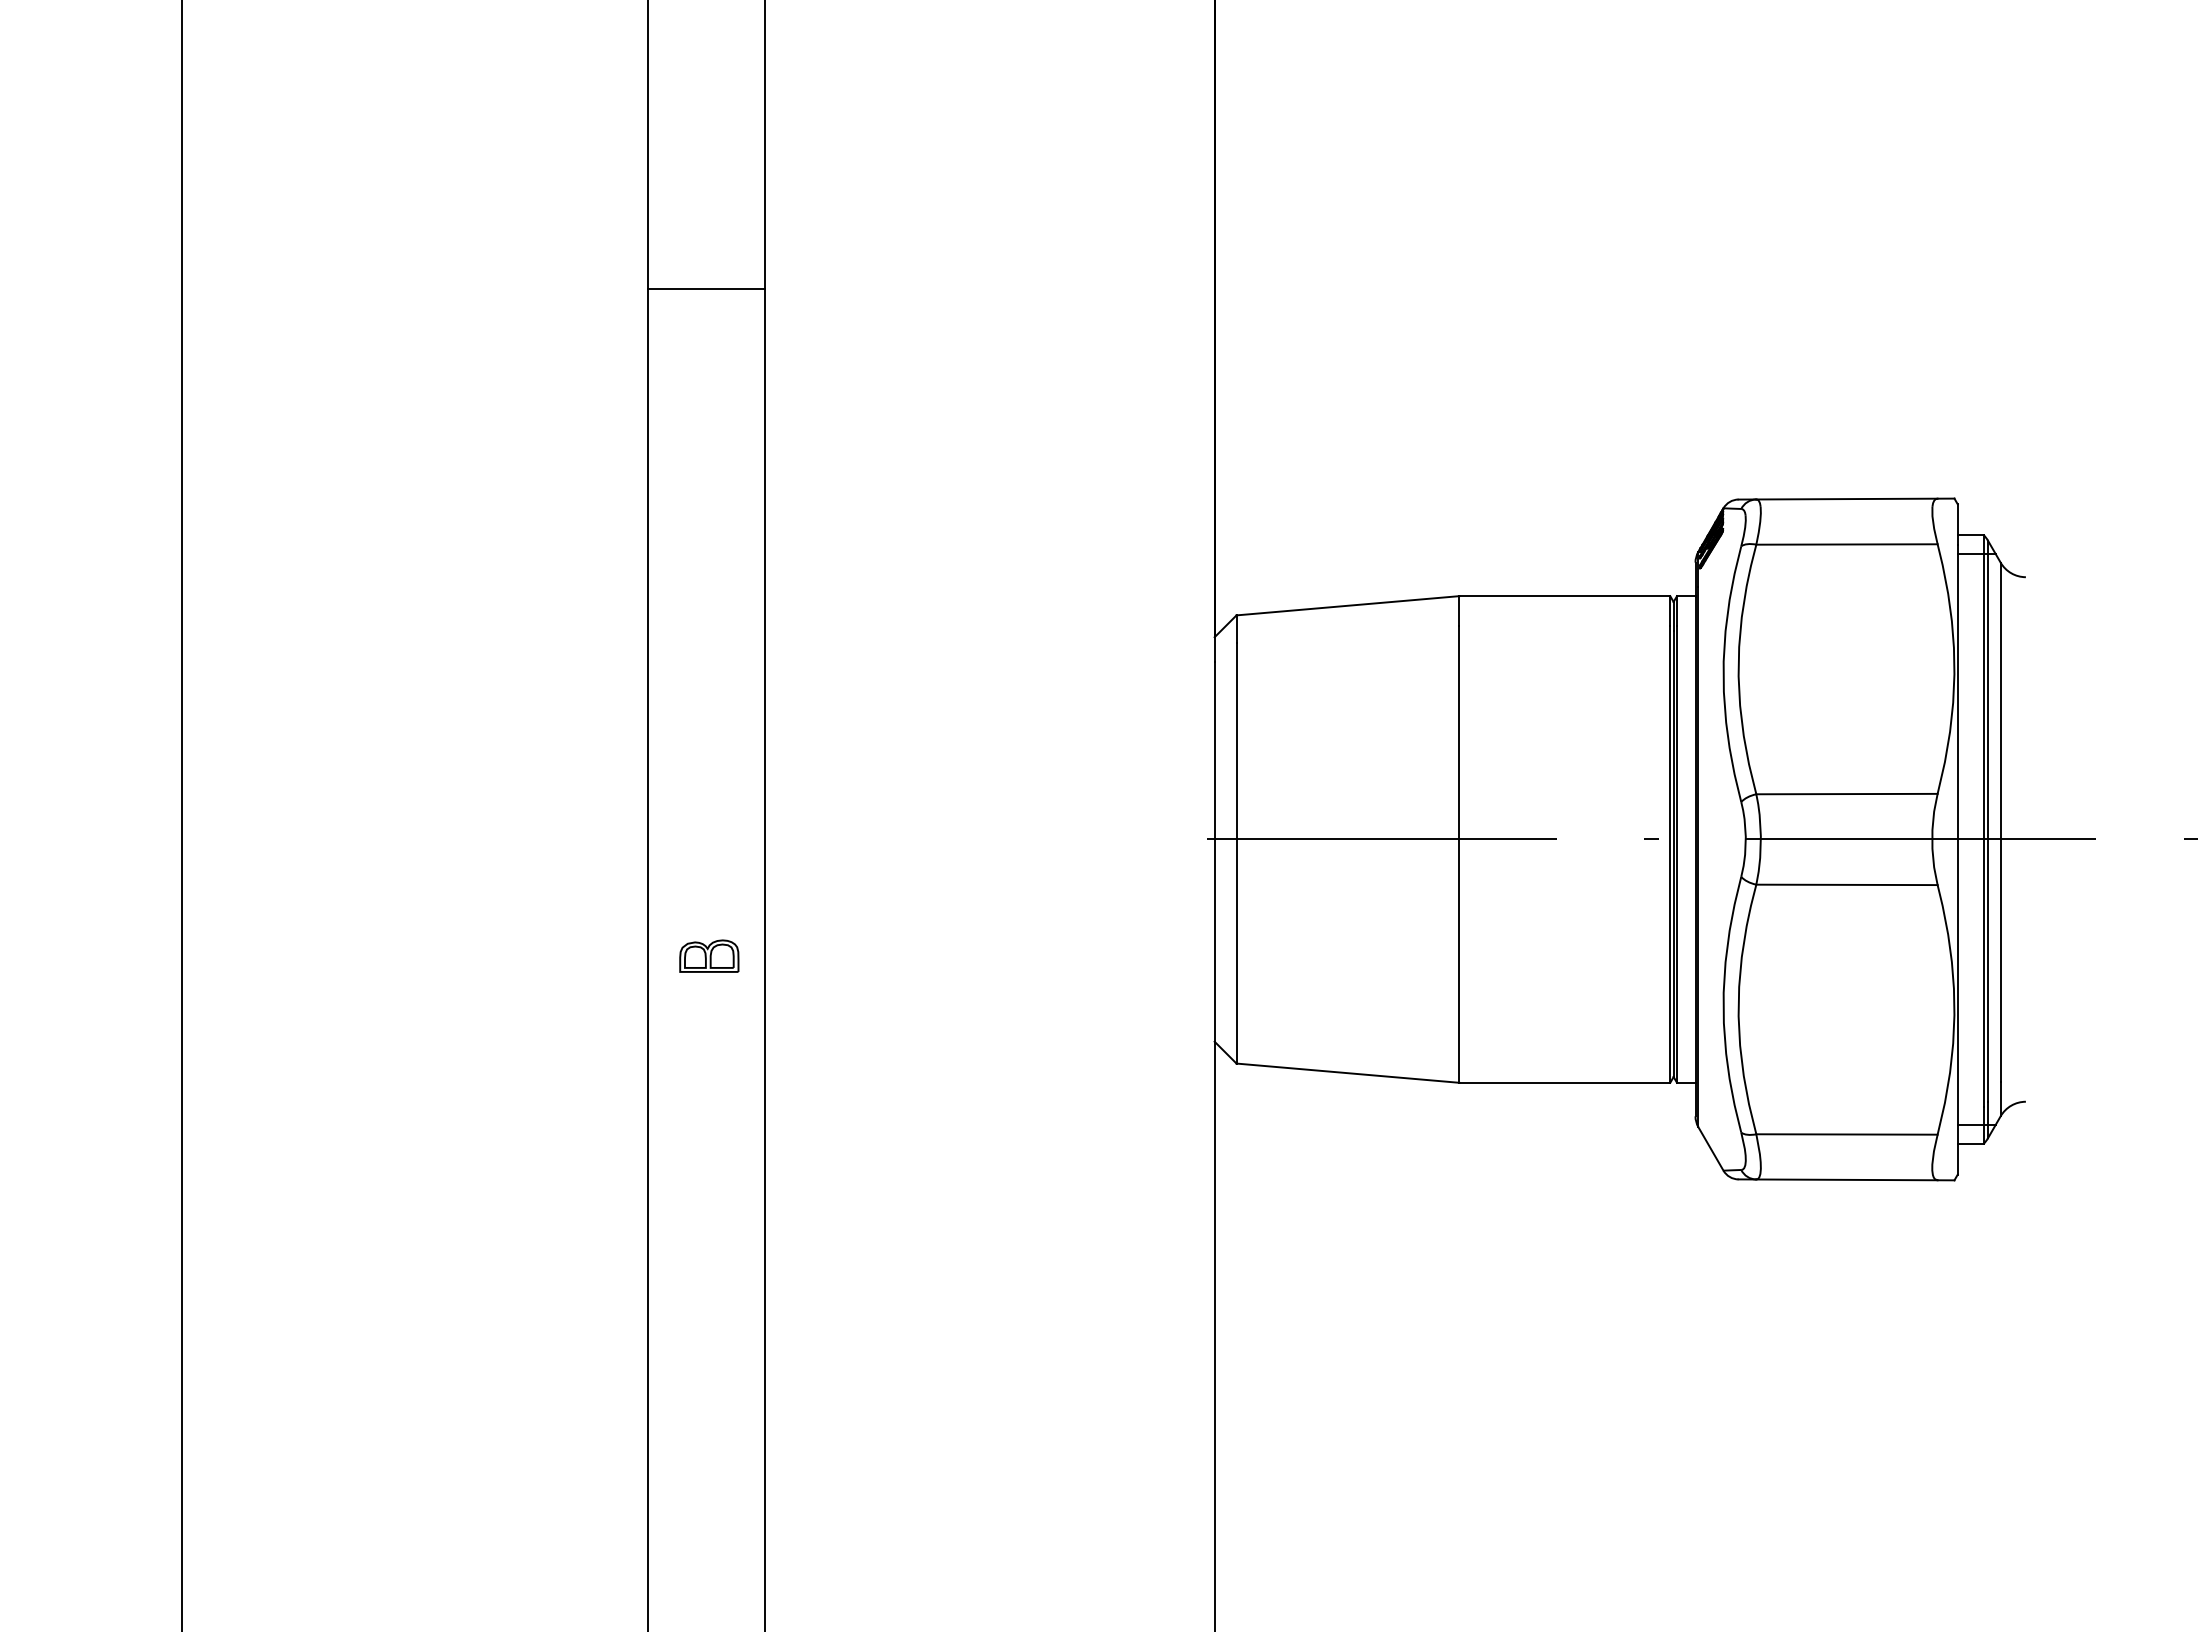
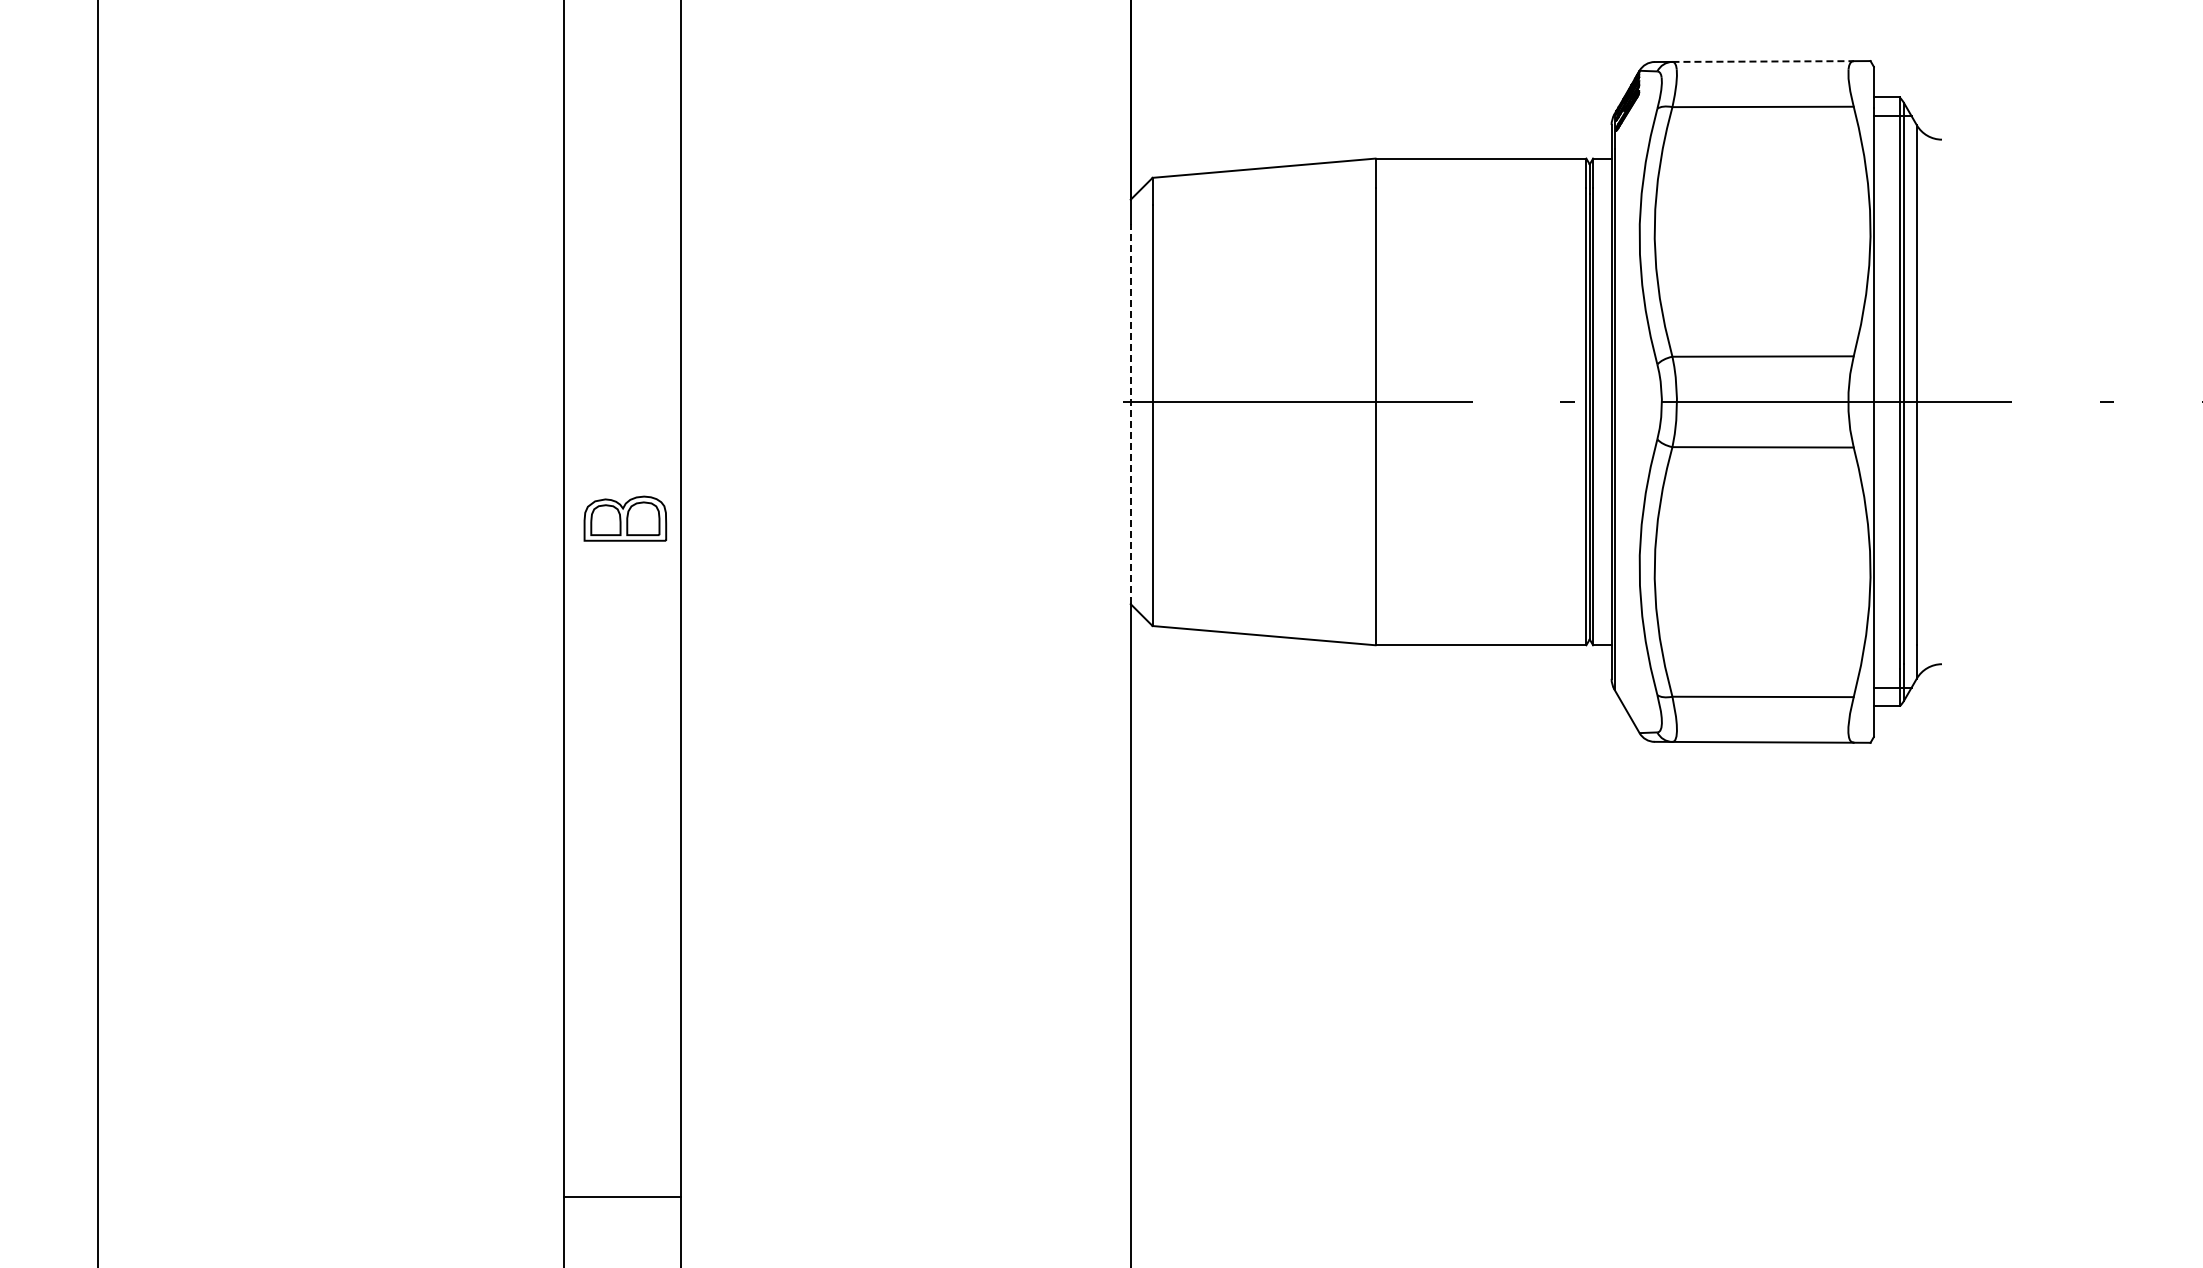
line: (1846, 499) -> (1762, 61), solid -> dashed
line: (1214, 851) -> (1130, 413), solid -> dashed
part: (709, 955) -> (625, 517), size x1.4

